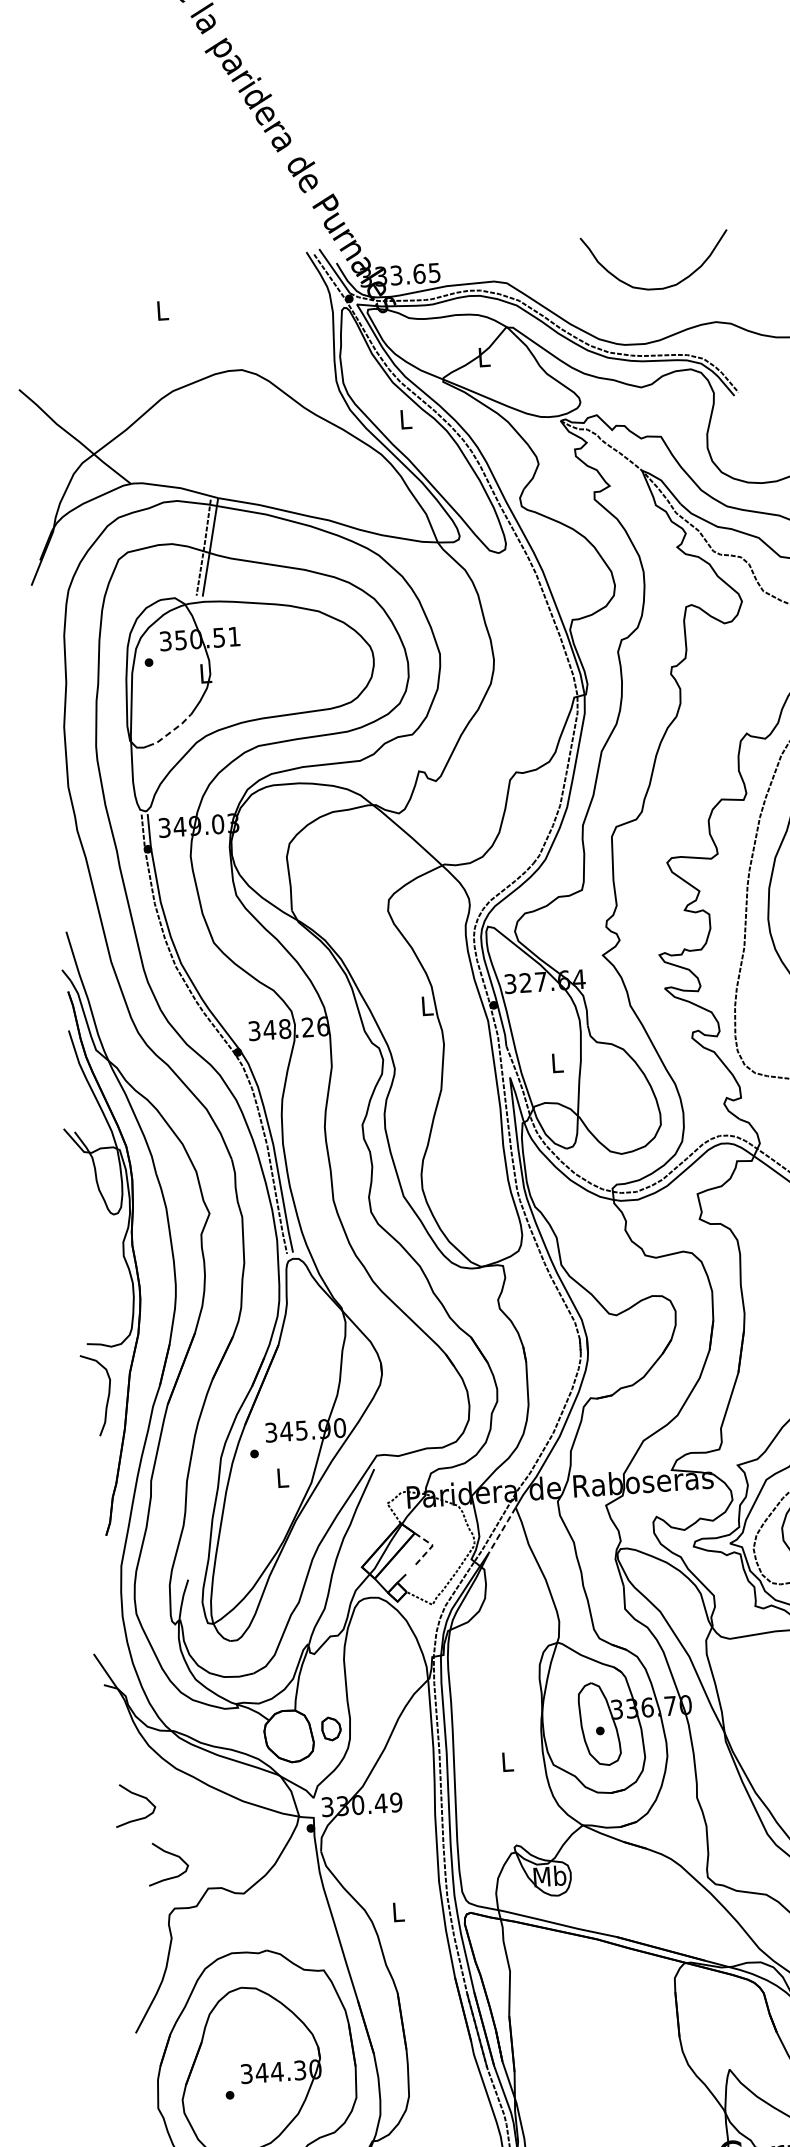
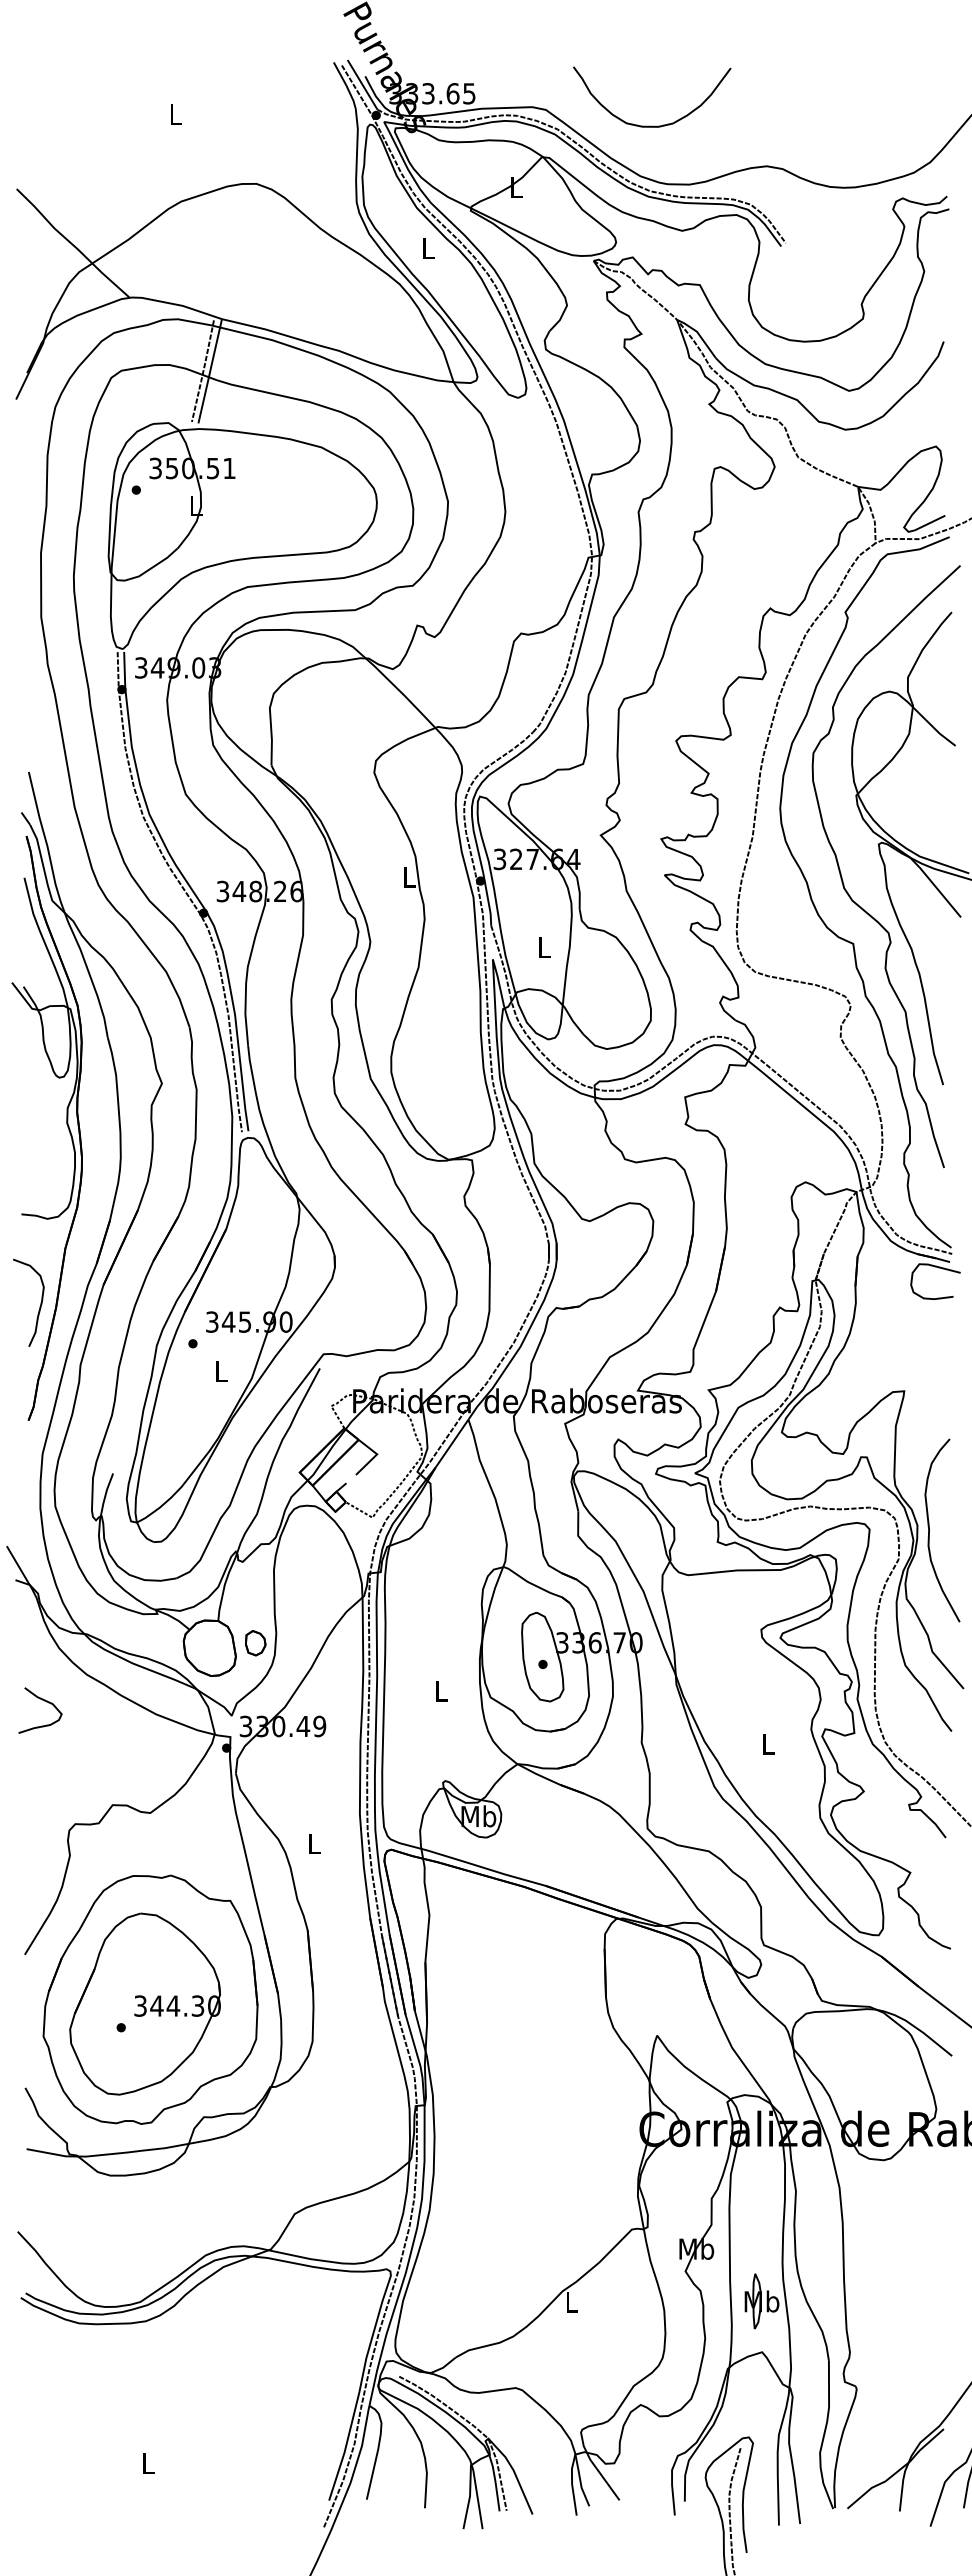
curve: (657, 287) -> (652, 125), moved
line: (170, 732) -> (154, 566), dashed -> solid
curve: (107, 1398) -> (39, 1306), moved
line: (502, 1530) -> (452, 1443), dashed -> solid
line: (431, 1547) -> (375, 1456), dashed -> solid
curve: (171, 1854) -> (75, 1766), removed

